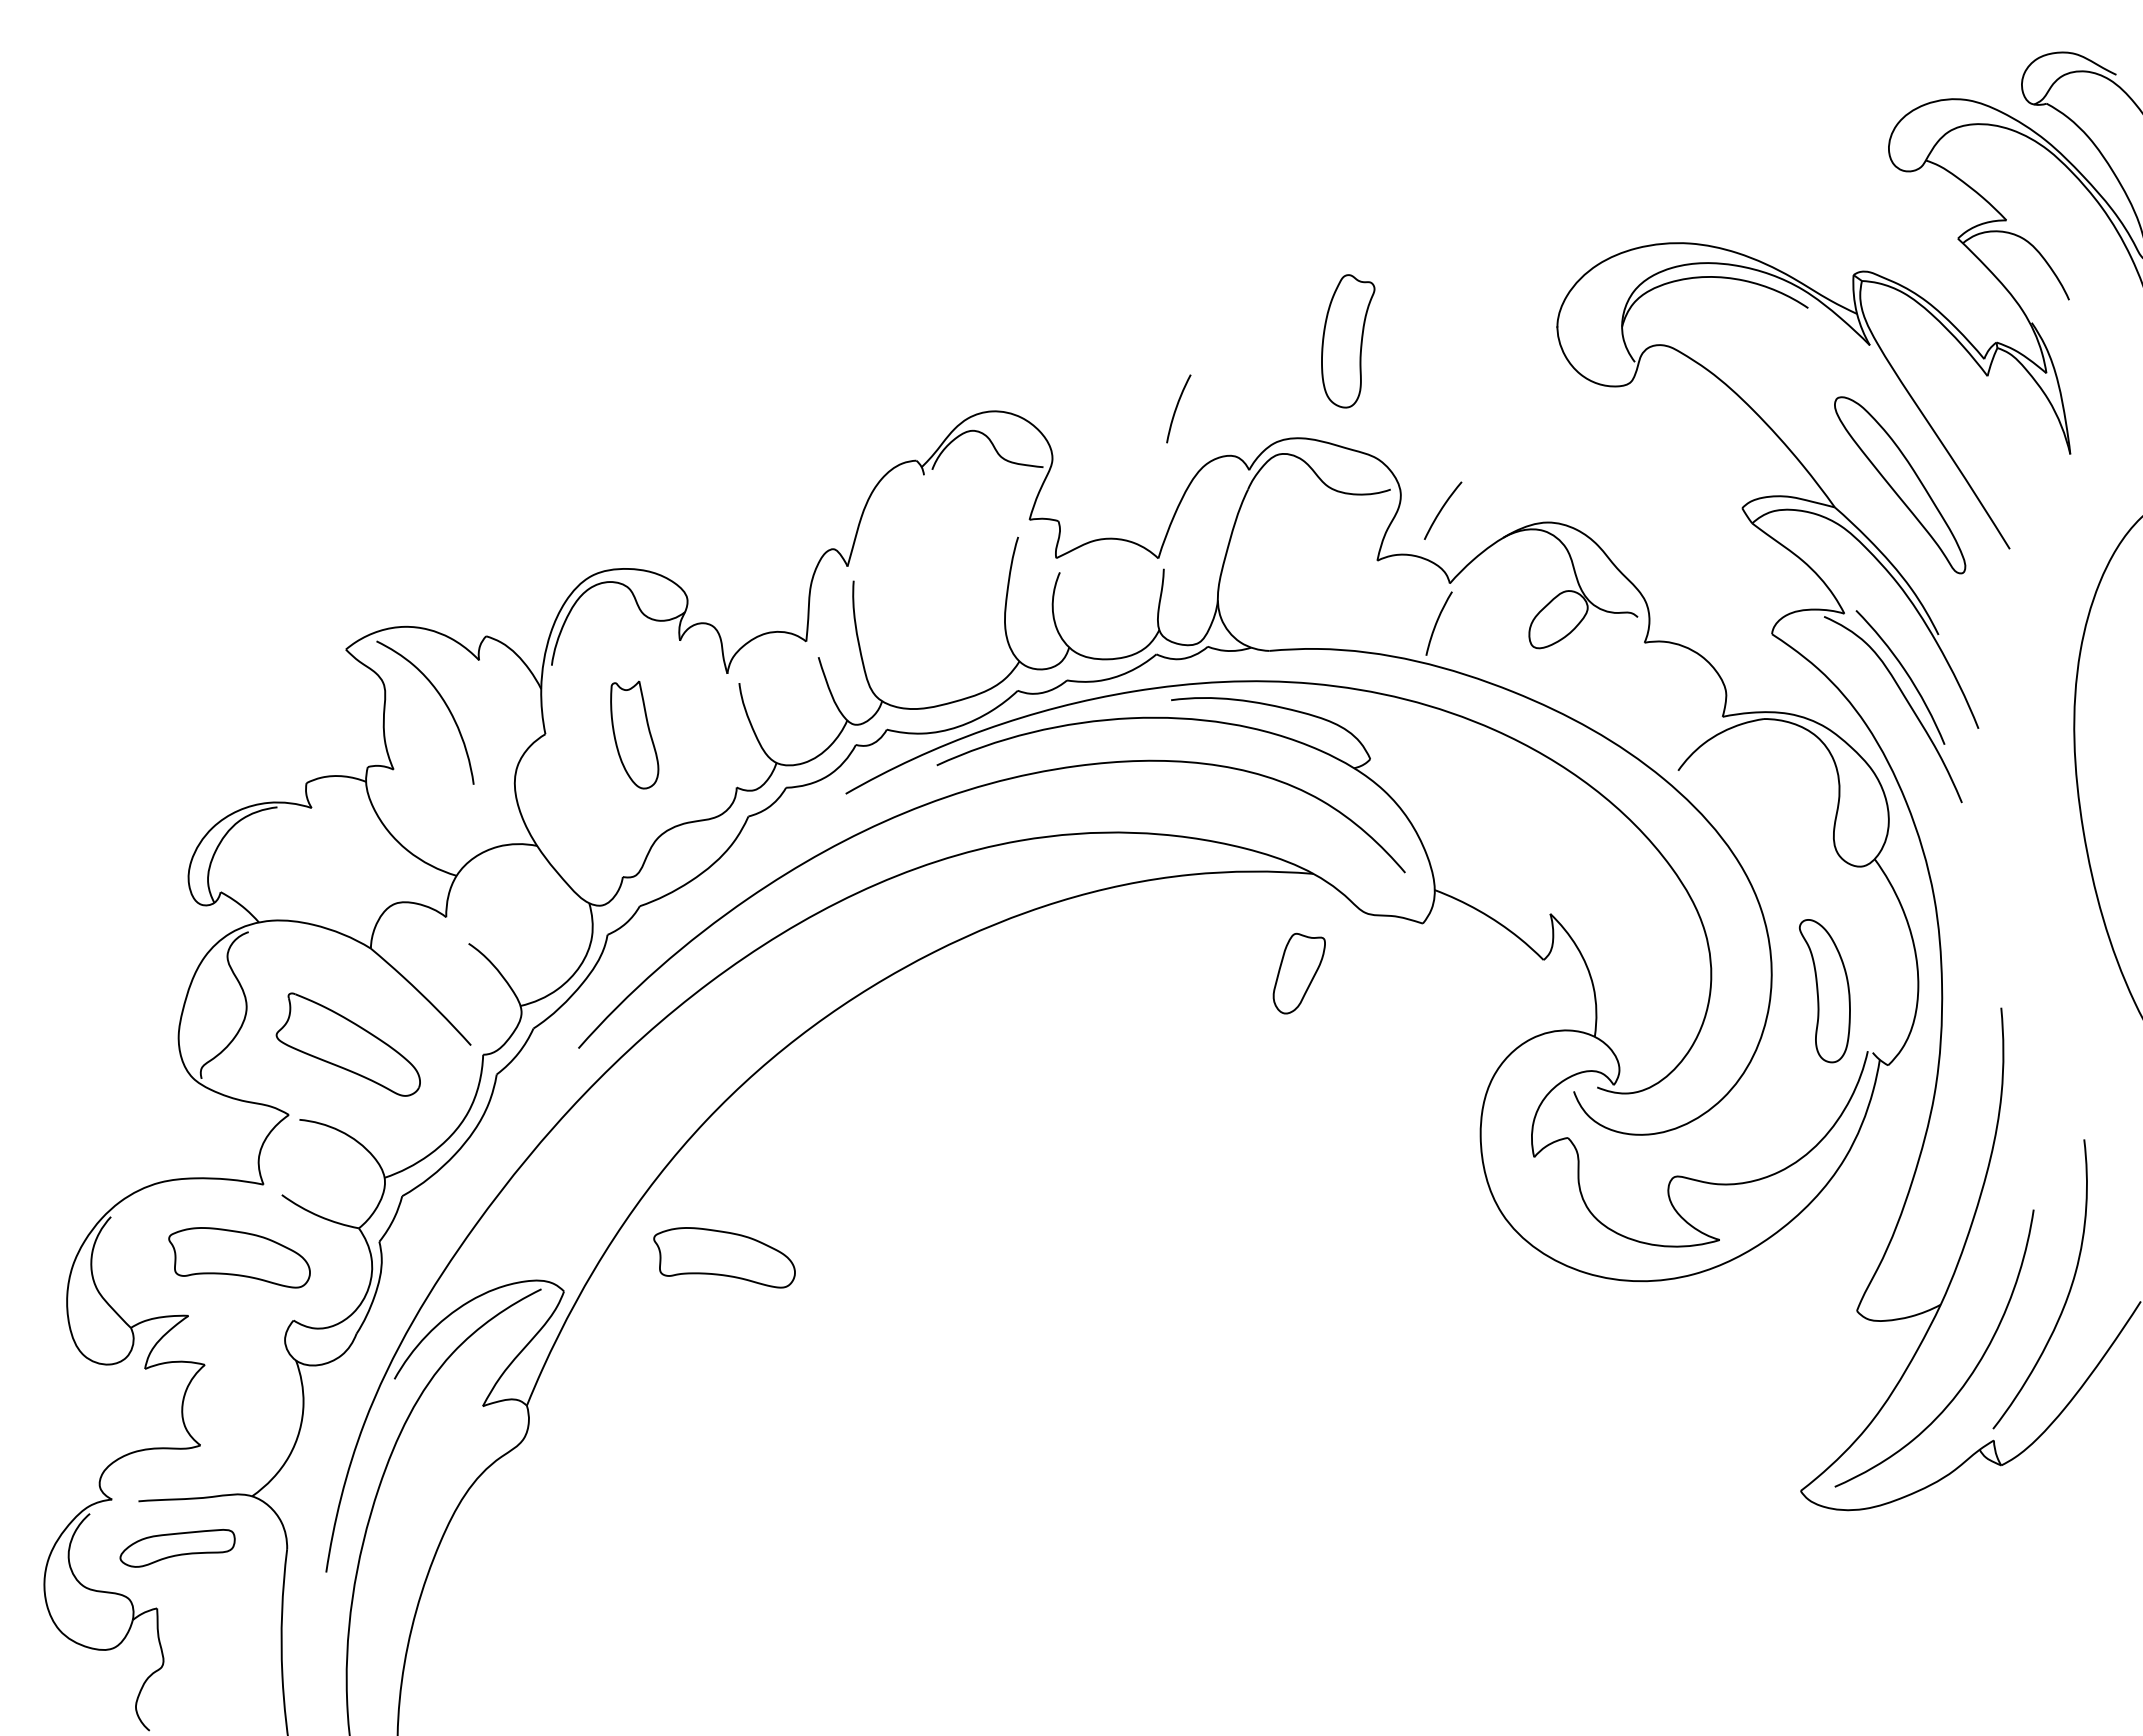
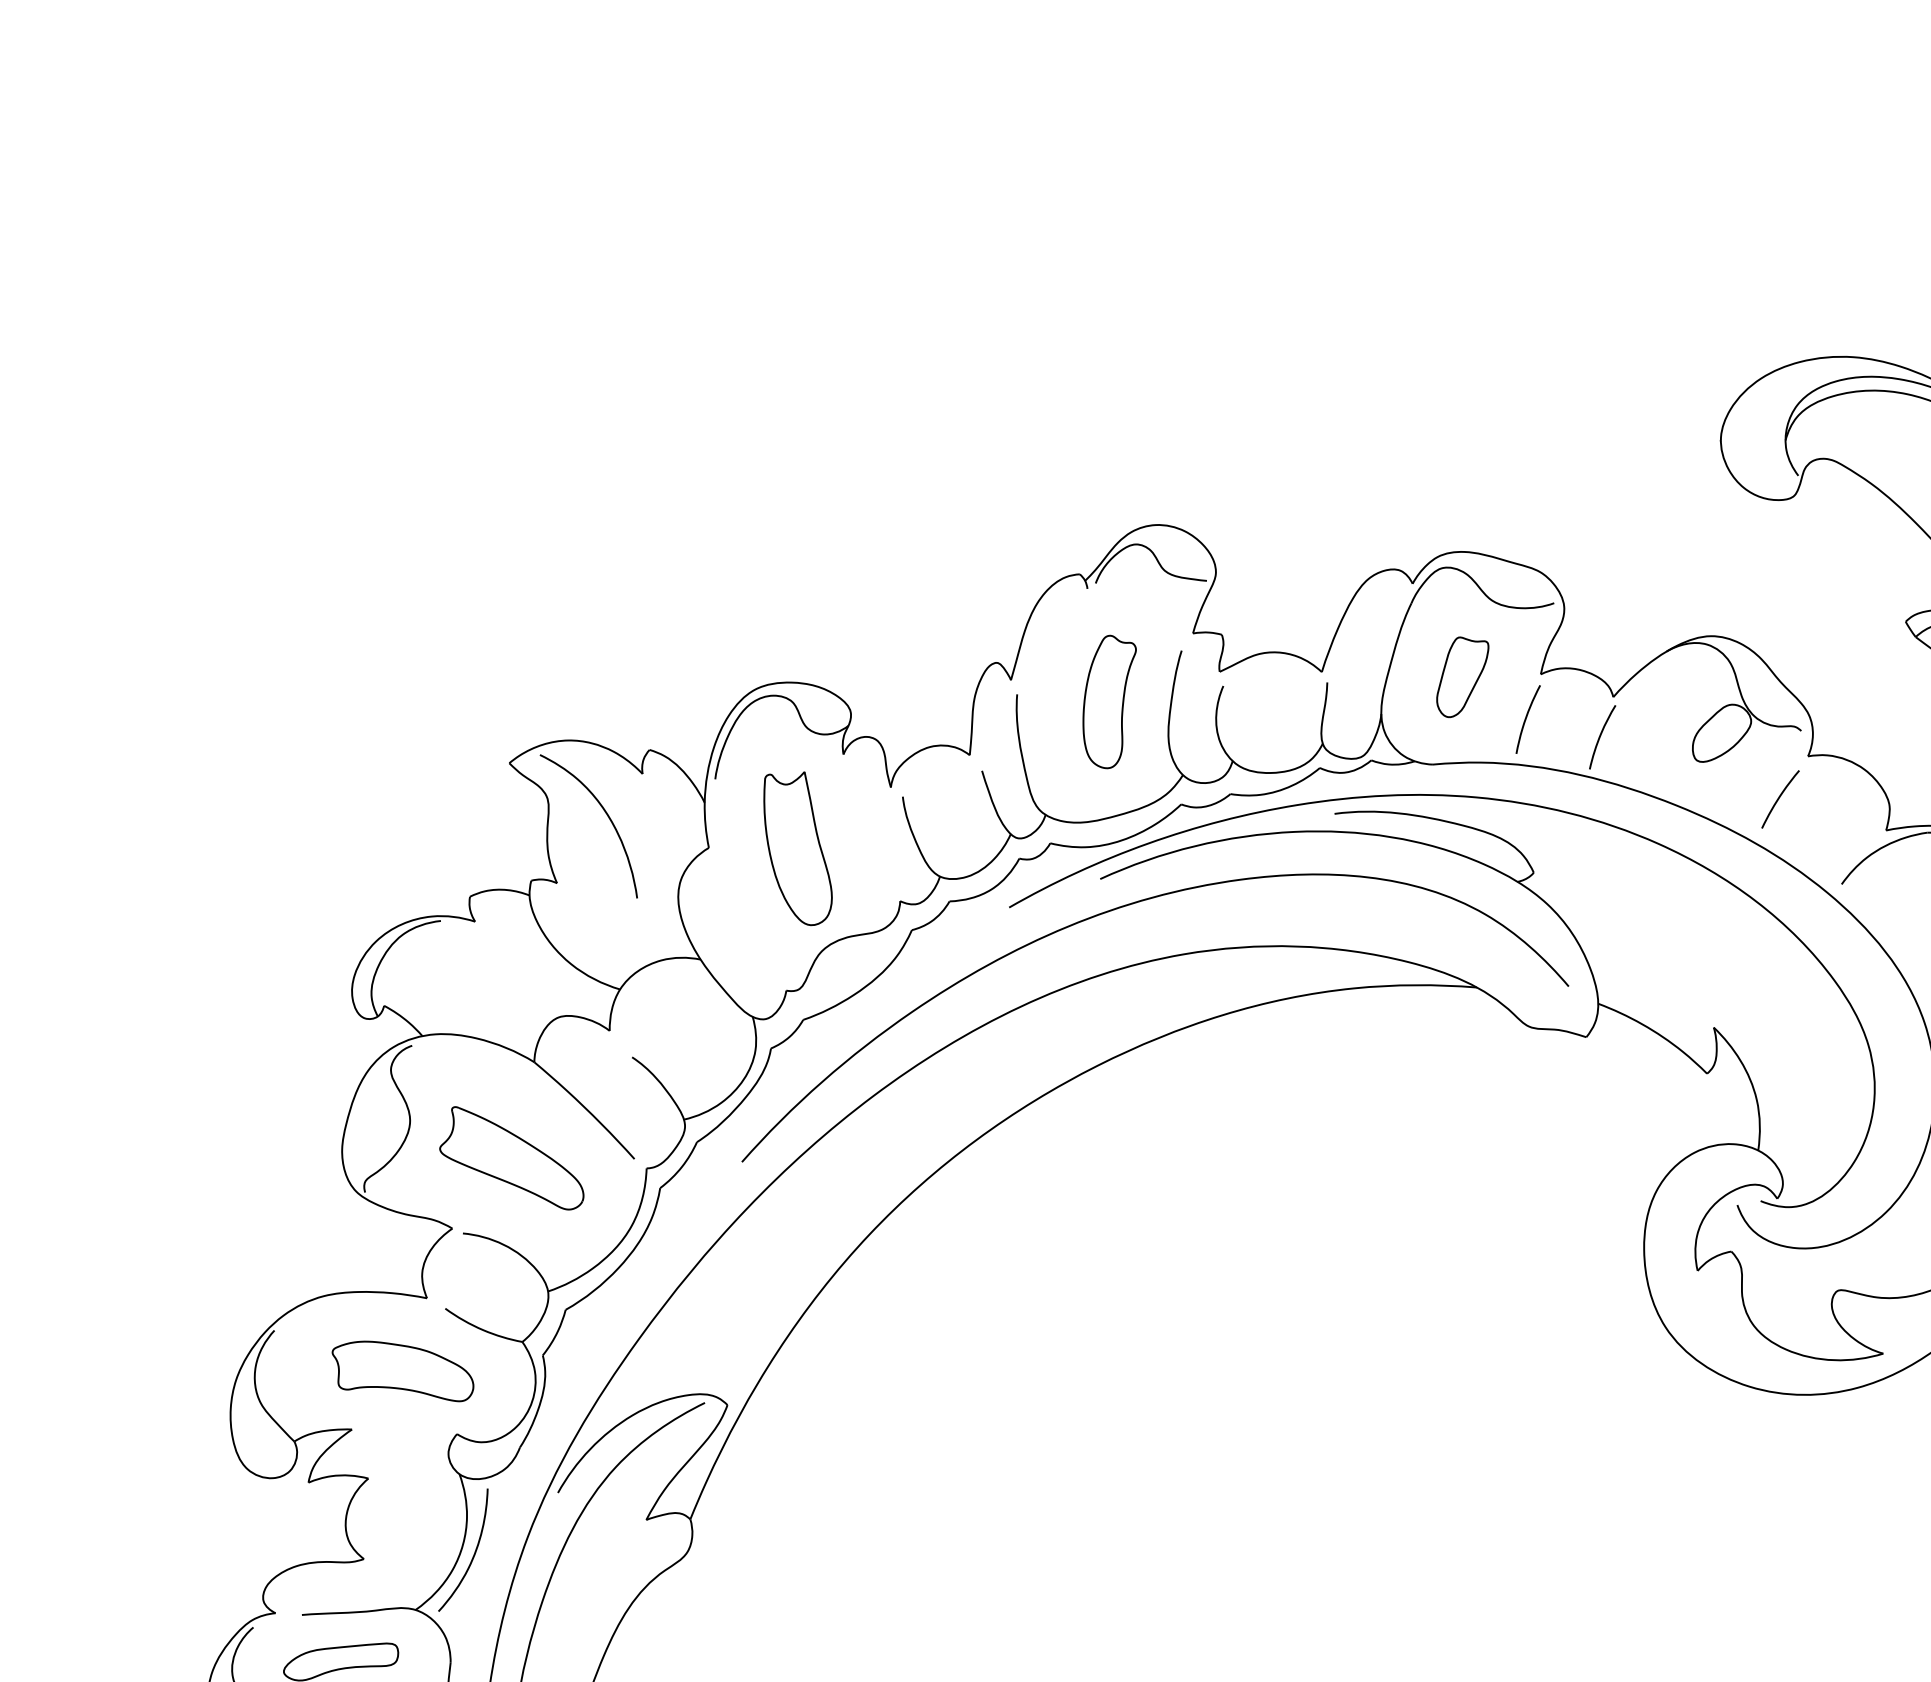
part: (1348, 341) -> (1109, 702), moved
curve: (1177, 408) -> (1526, 719), moved
curve: (1442, 509) -> (1779, 798), moved
part: (634, 734) -> (797, 848), size x1.43
part: (1298, 973) -> (1461, 677), moved
part: (724, 1257) -> (887, 1371), removed
curve: (309, 1441) -> (472, 1555), added

